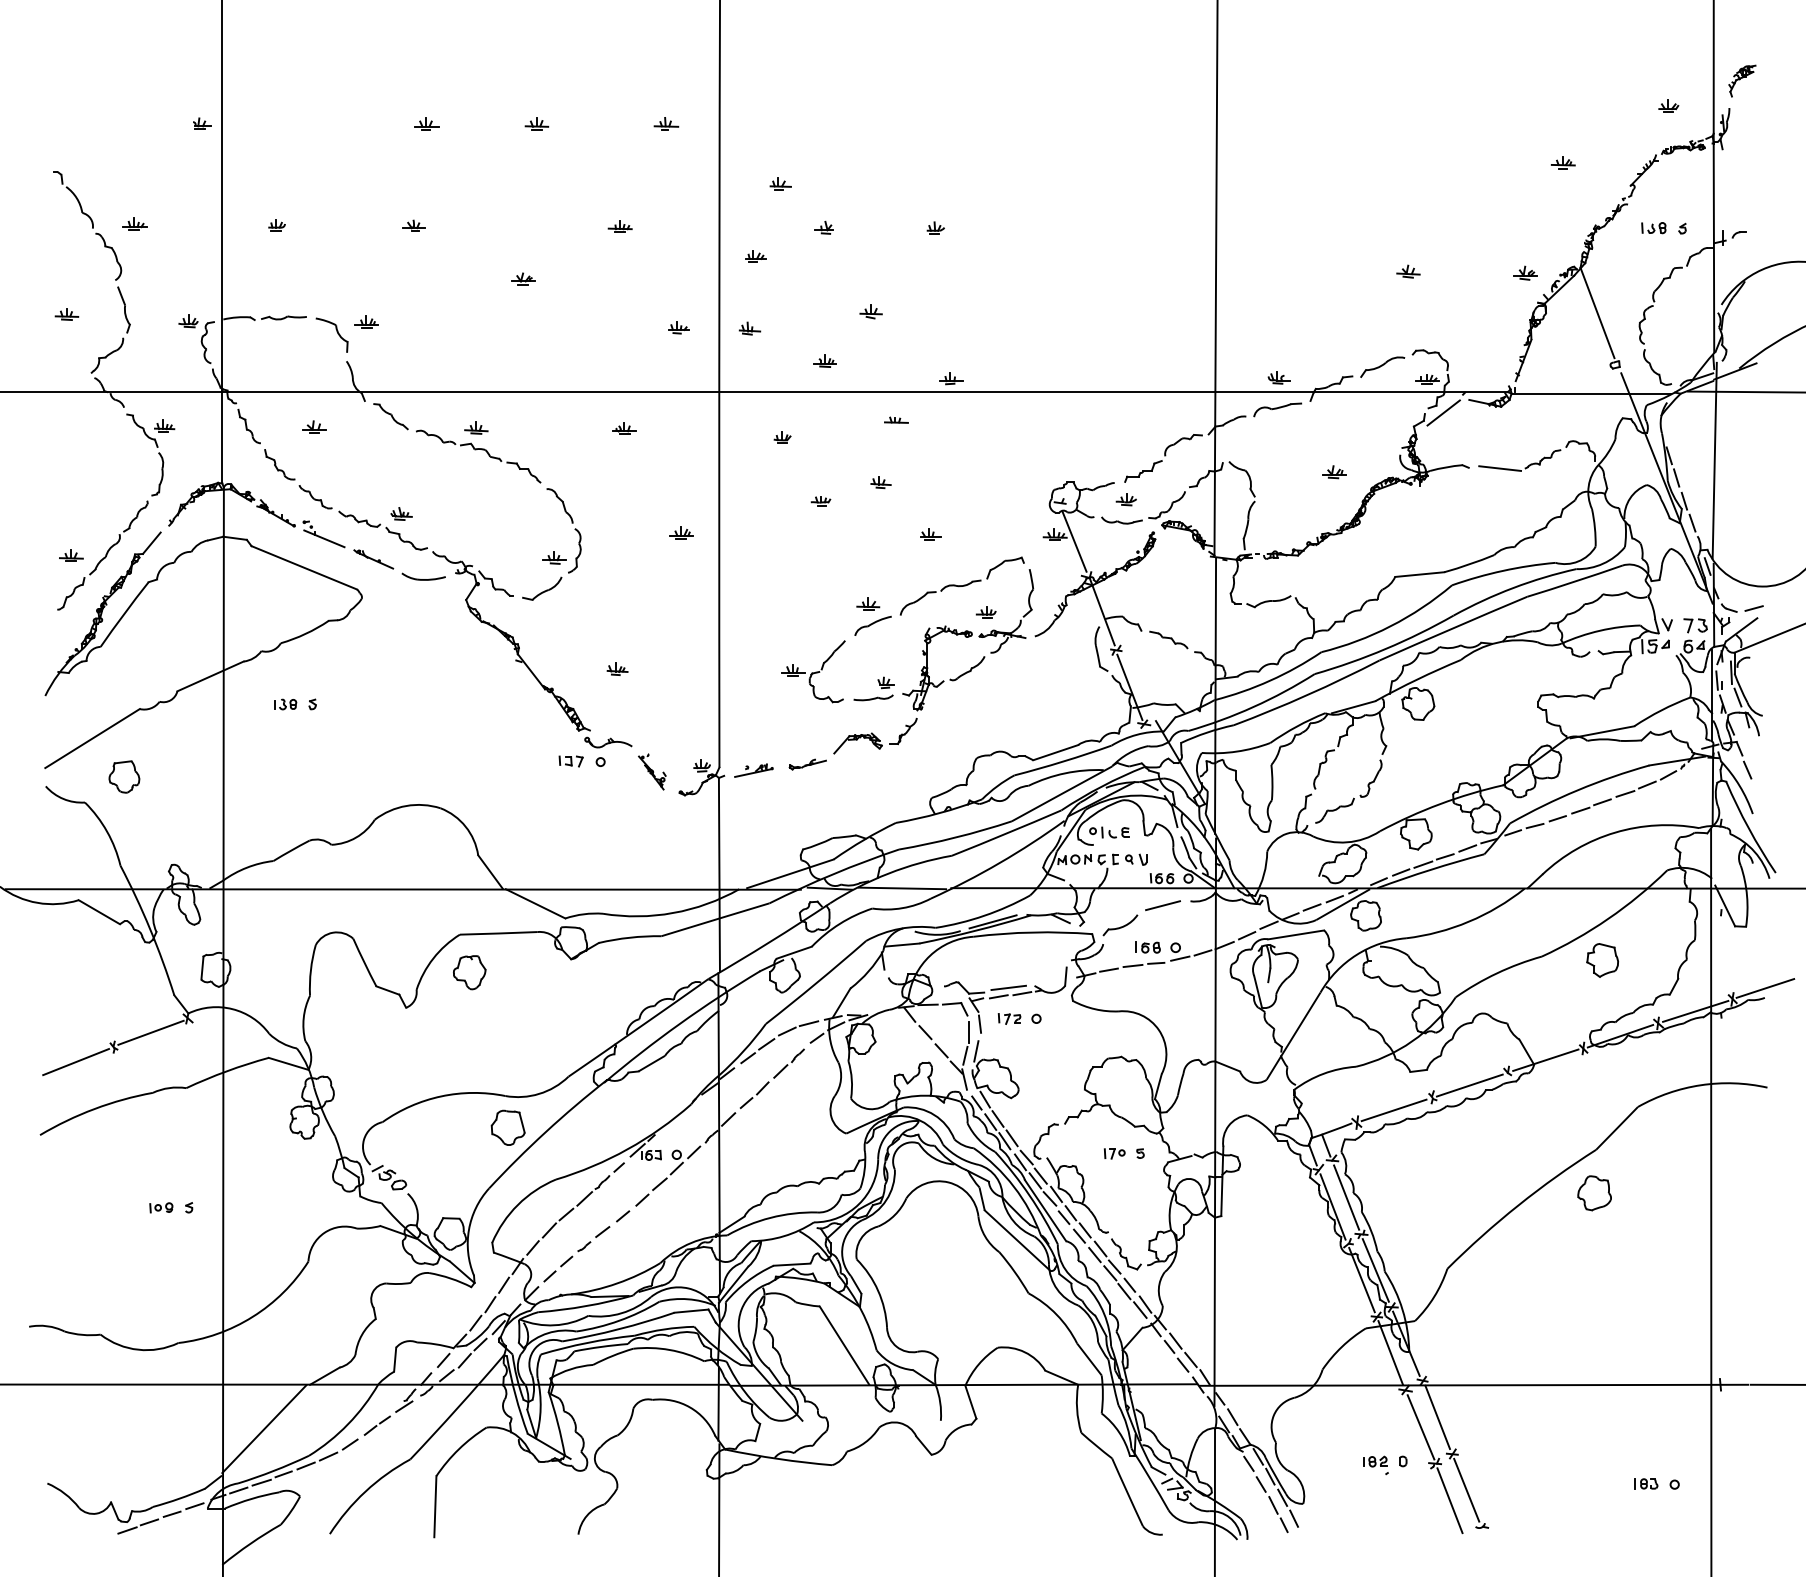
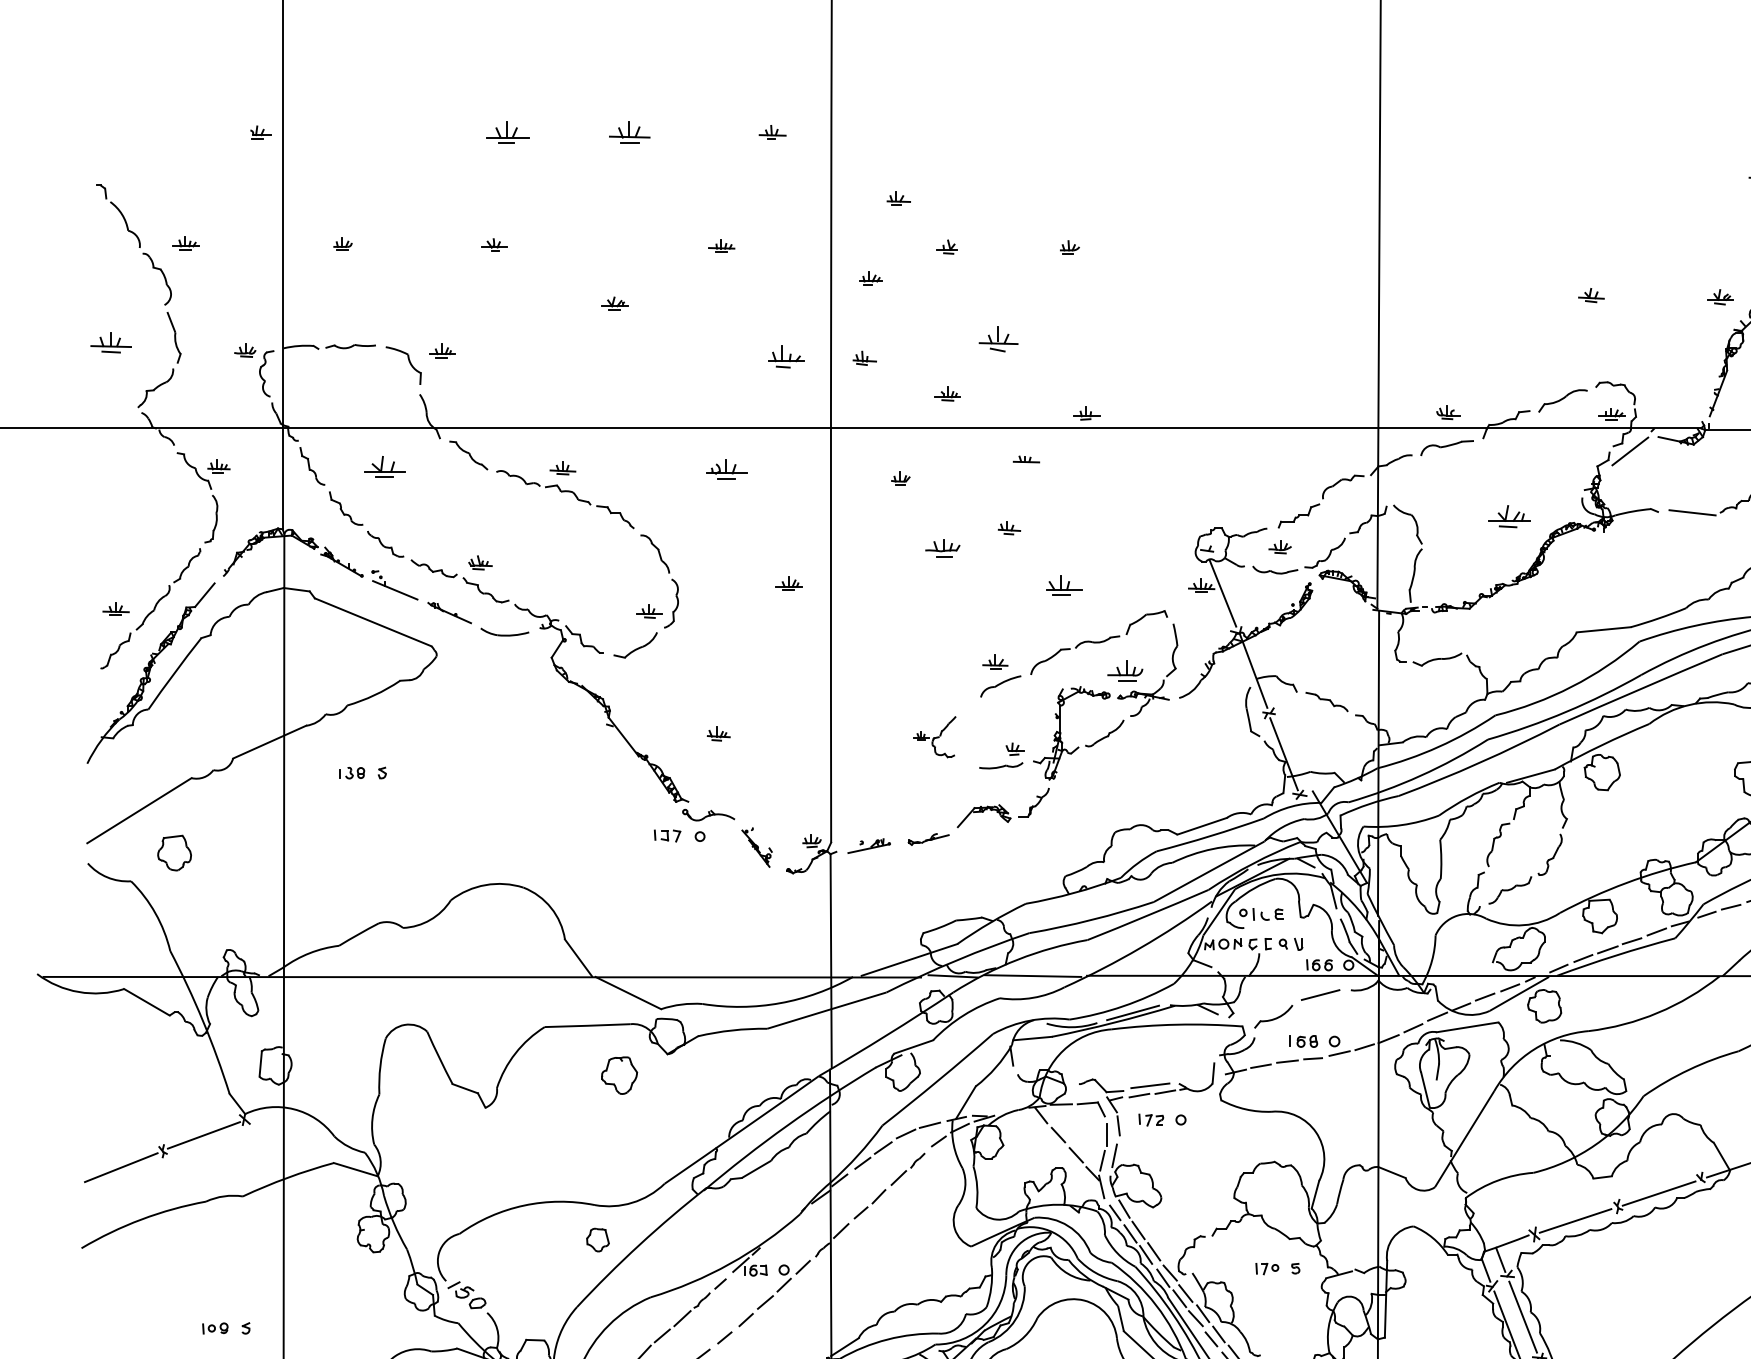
part: (426, 123) -> (507, 132), size x1.6
part: (536, 123) -> (629, 132), size x1.6
part: (870, 311) -> (997, 339), size x1.6
part: (66, 314) -> (110, 342), size x1.6
part: (678, 327) -> (785, 357), size x1.6
part: (314, 426) -> (384, 466), size x1.6
part: (624, 428) -> (726, 468), size x1.6
part: (1334, 472) -> (1509, 517), size x1.6
part: (820, 501) -> (942, 549), size x1.6
part: (930, 534) -> (1064, 585), size x1.6
part: (985, 612) -> (1124, 671), size x1.6
part: (813, 671) -> (934, 736), size x0.6
part: (469, 972) -> (619, 1075), moved
part: (507, 1127) -> (597, 1239), size x0.6

